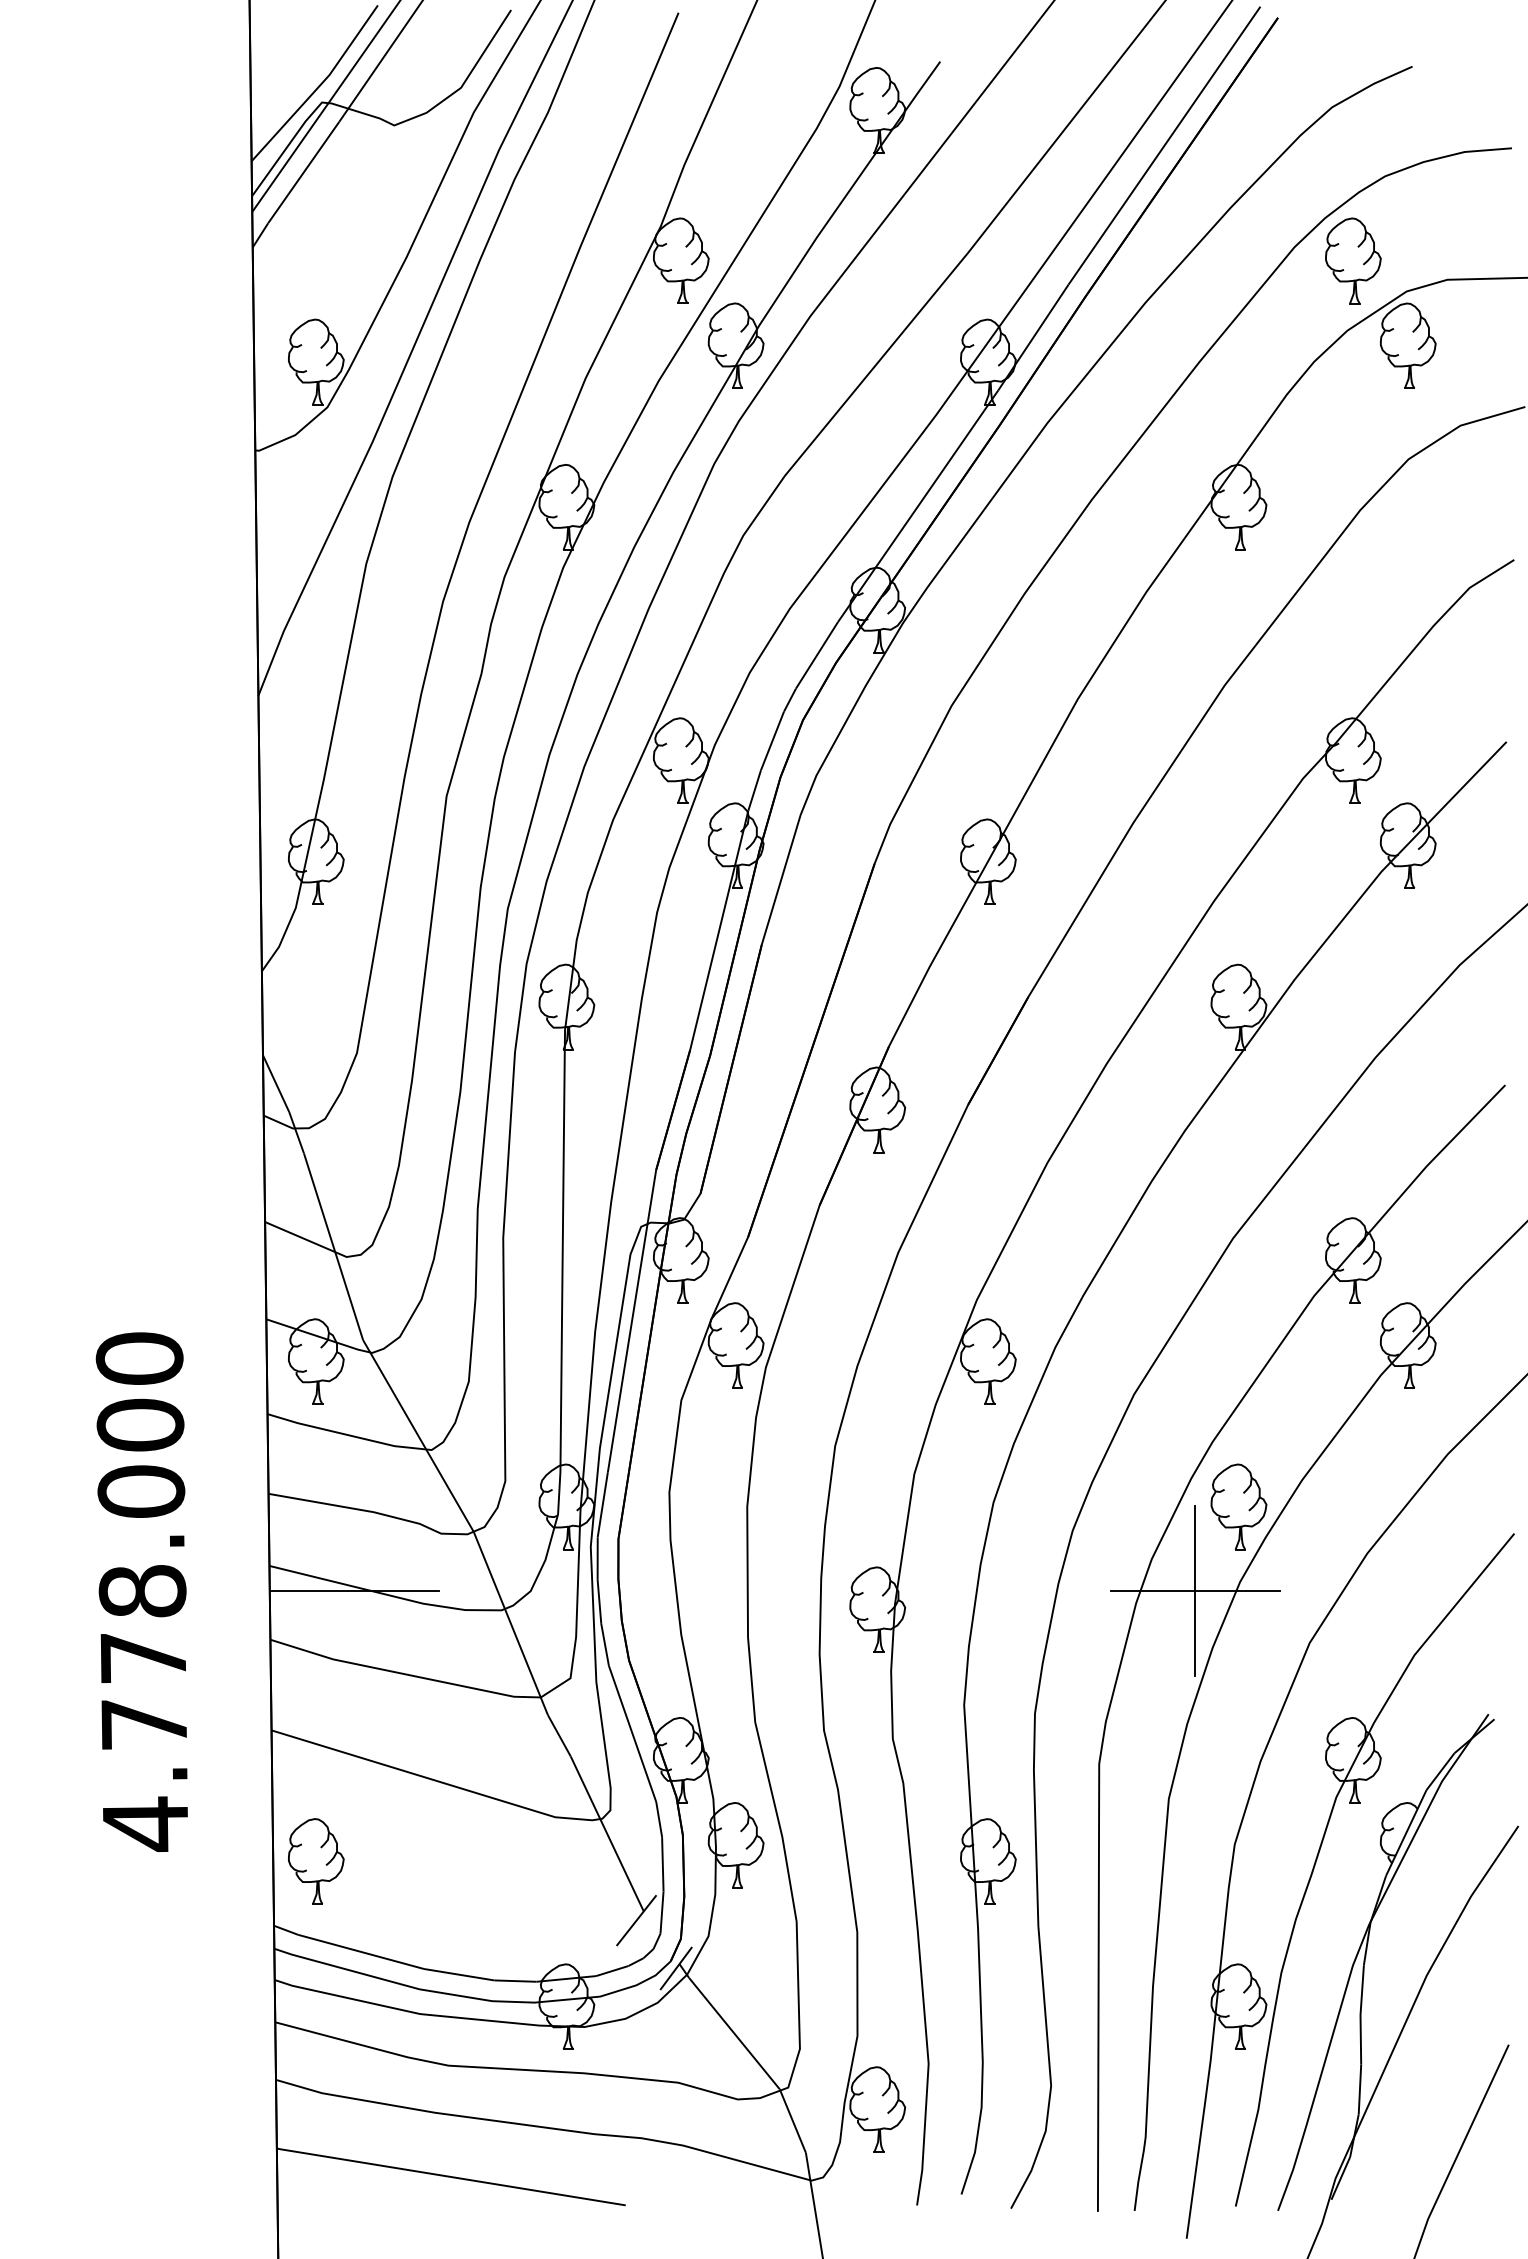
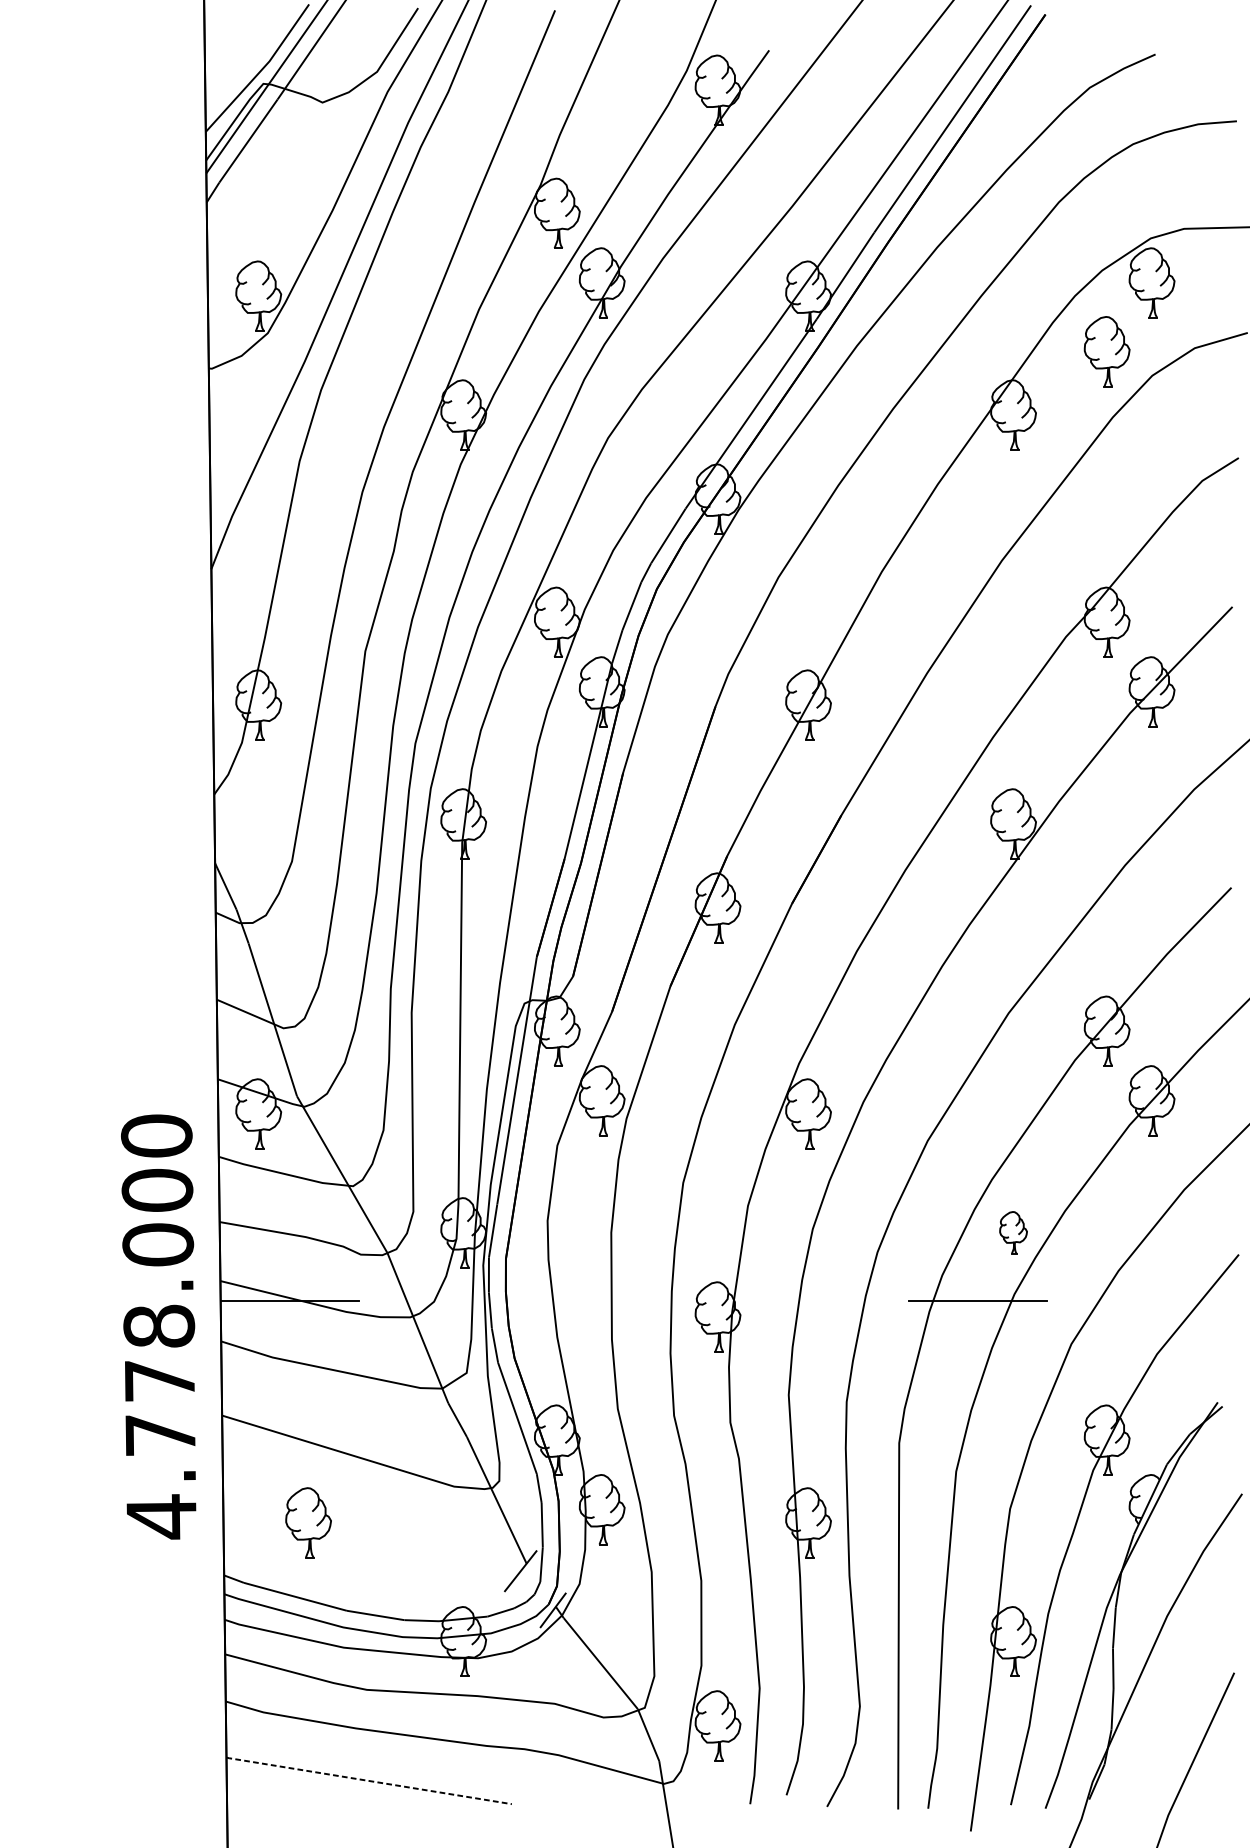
part: (1353, 260) -> (1107, 351), moved
part: (1238, 1506) -> (1013, 1232), size x0.6
line: (1195, 1590) -> (978, 1301), removed
text: (141, 1591) -> (158, 1326), moved
part: (316, 1861) -> (308, 1522), moved
line: (450, 2176) -> (368, 1780), solid -> dashed

